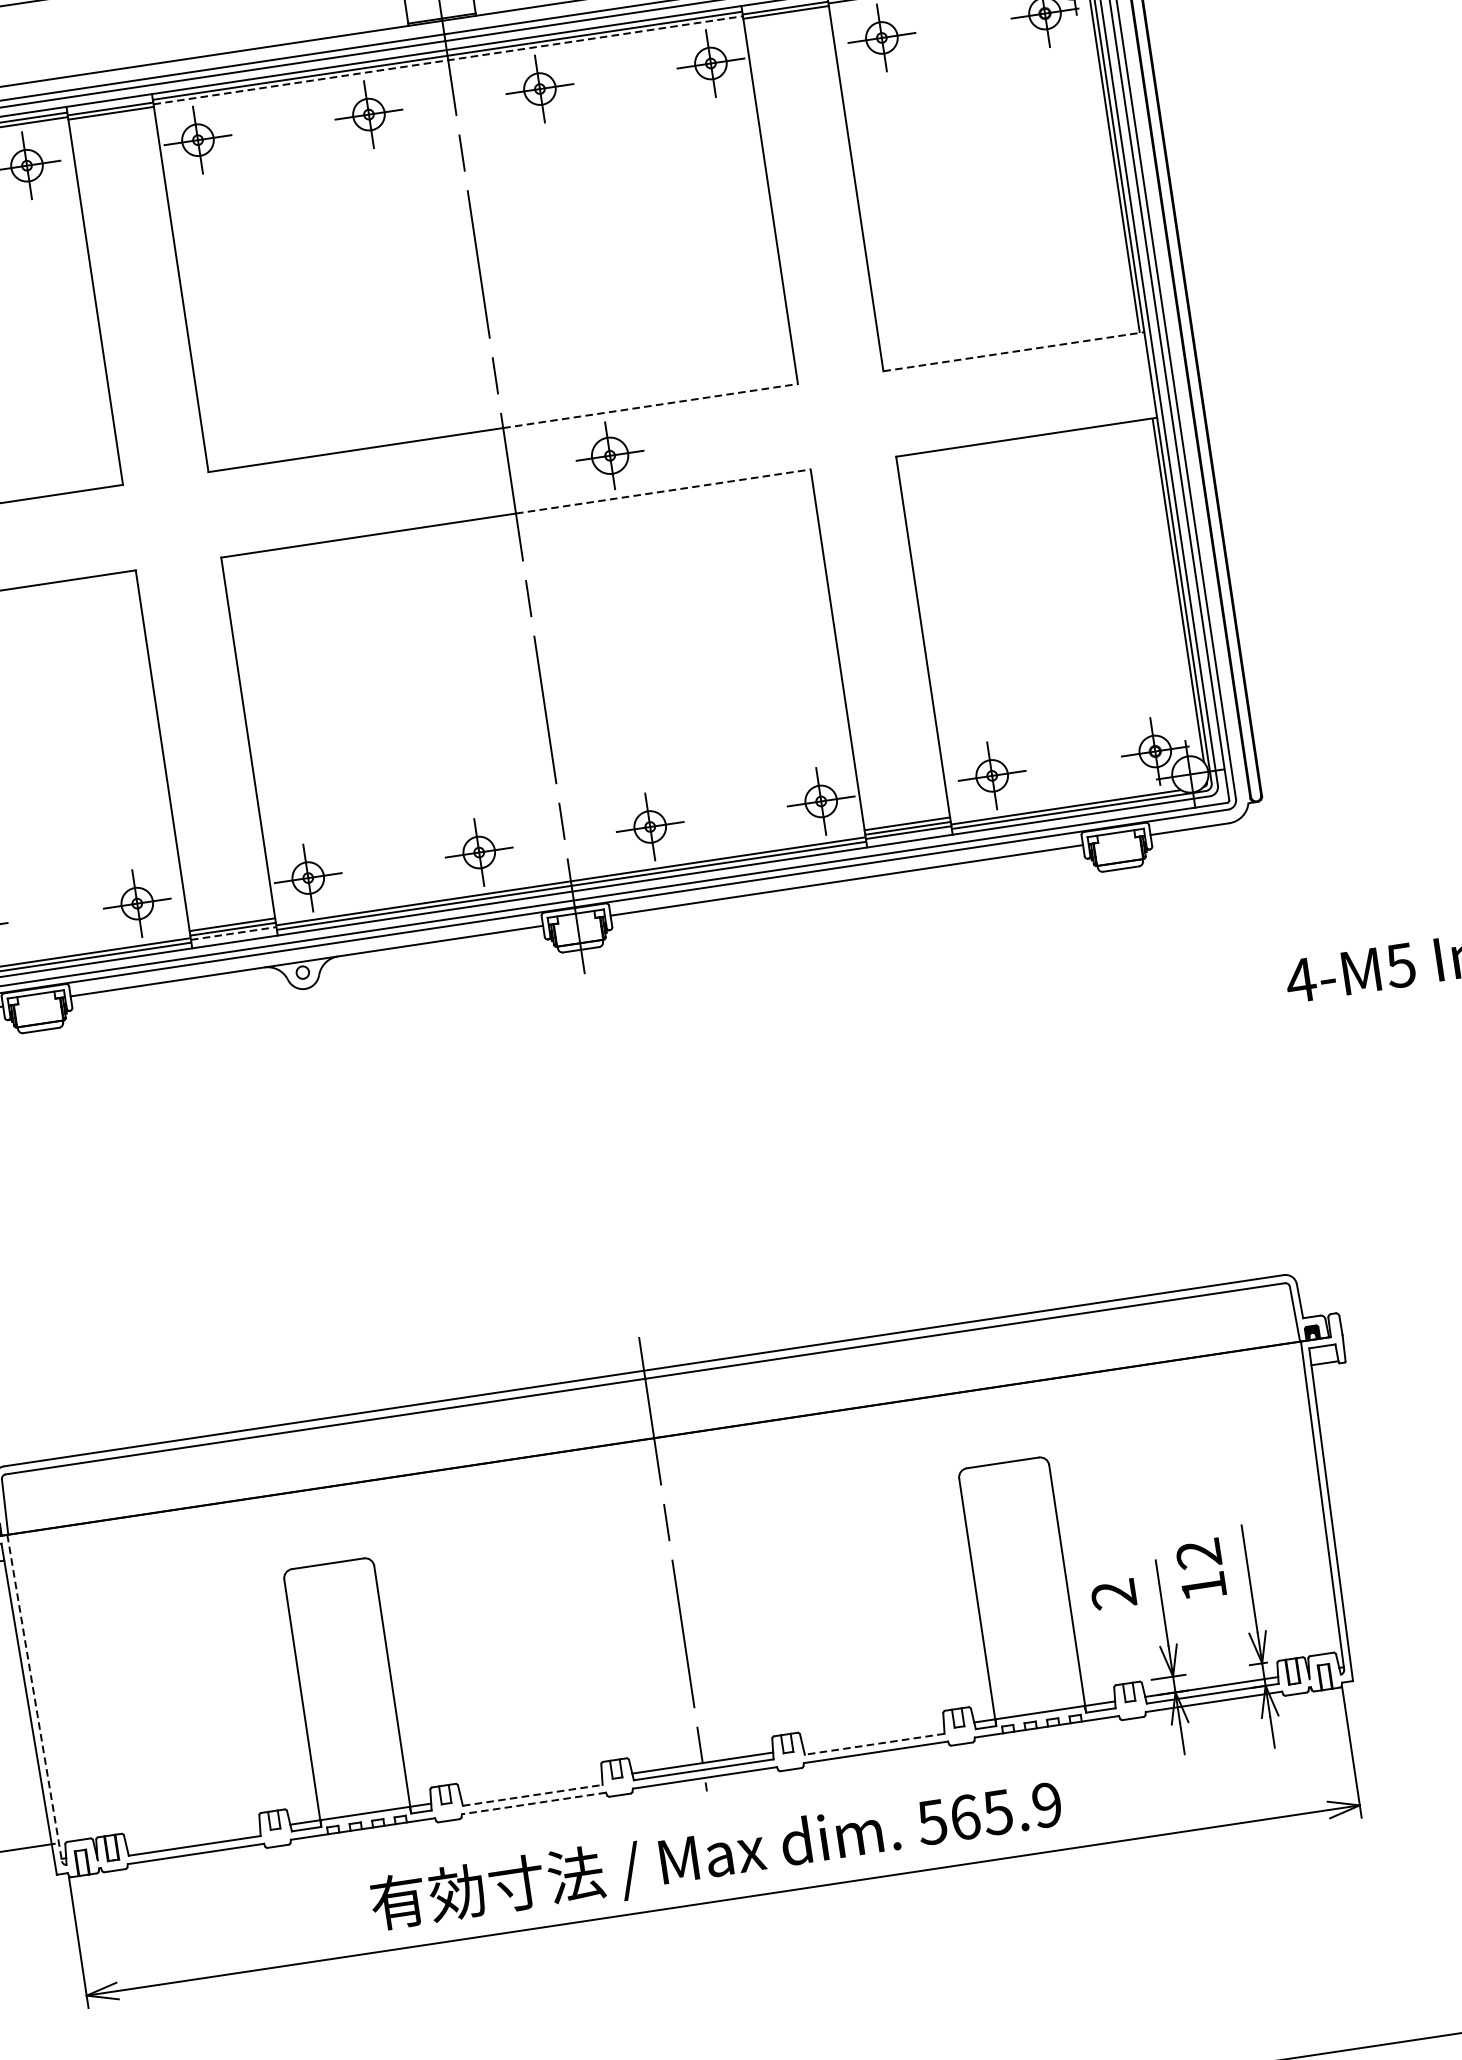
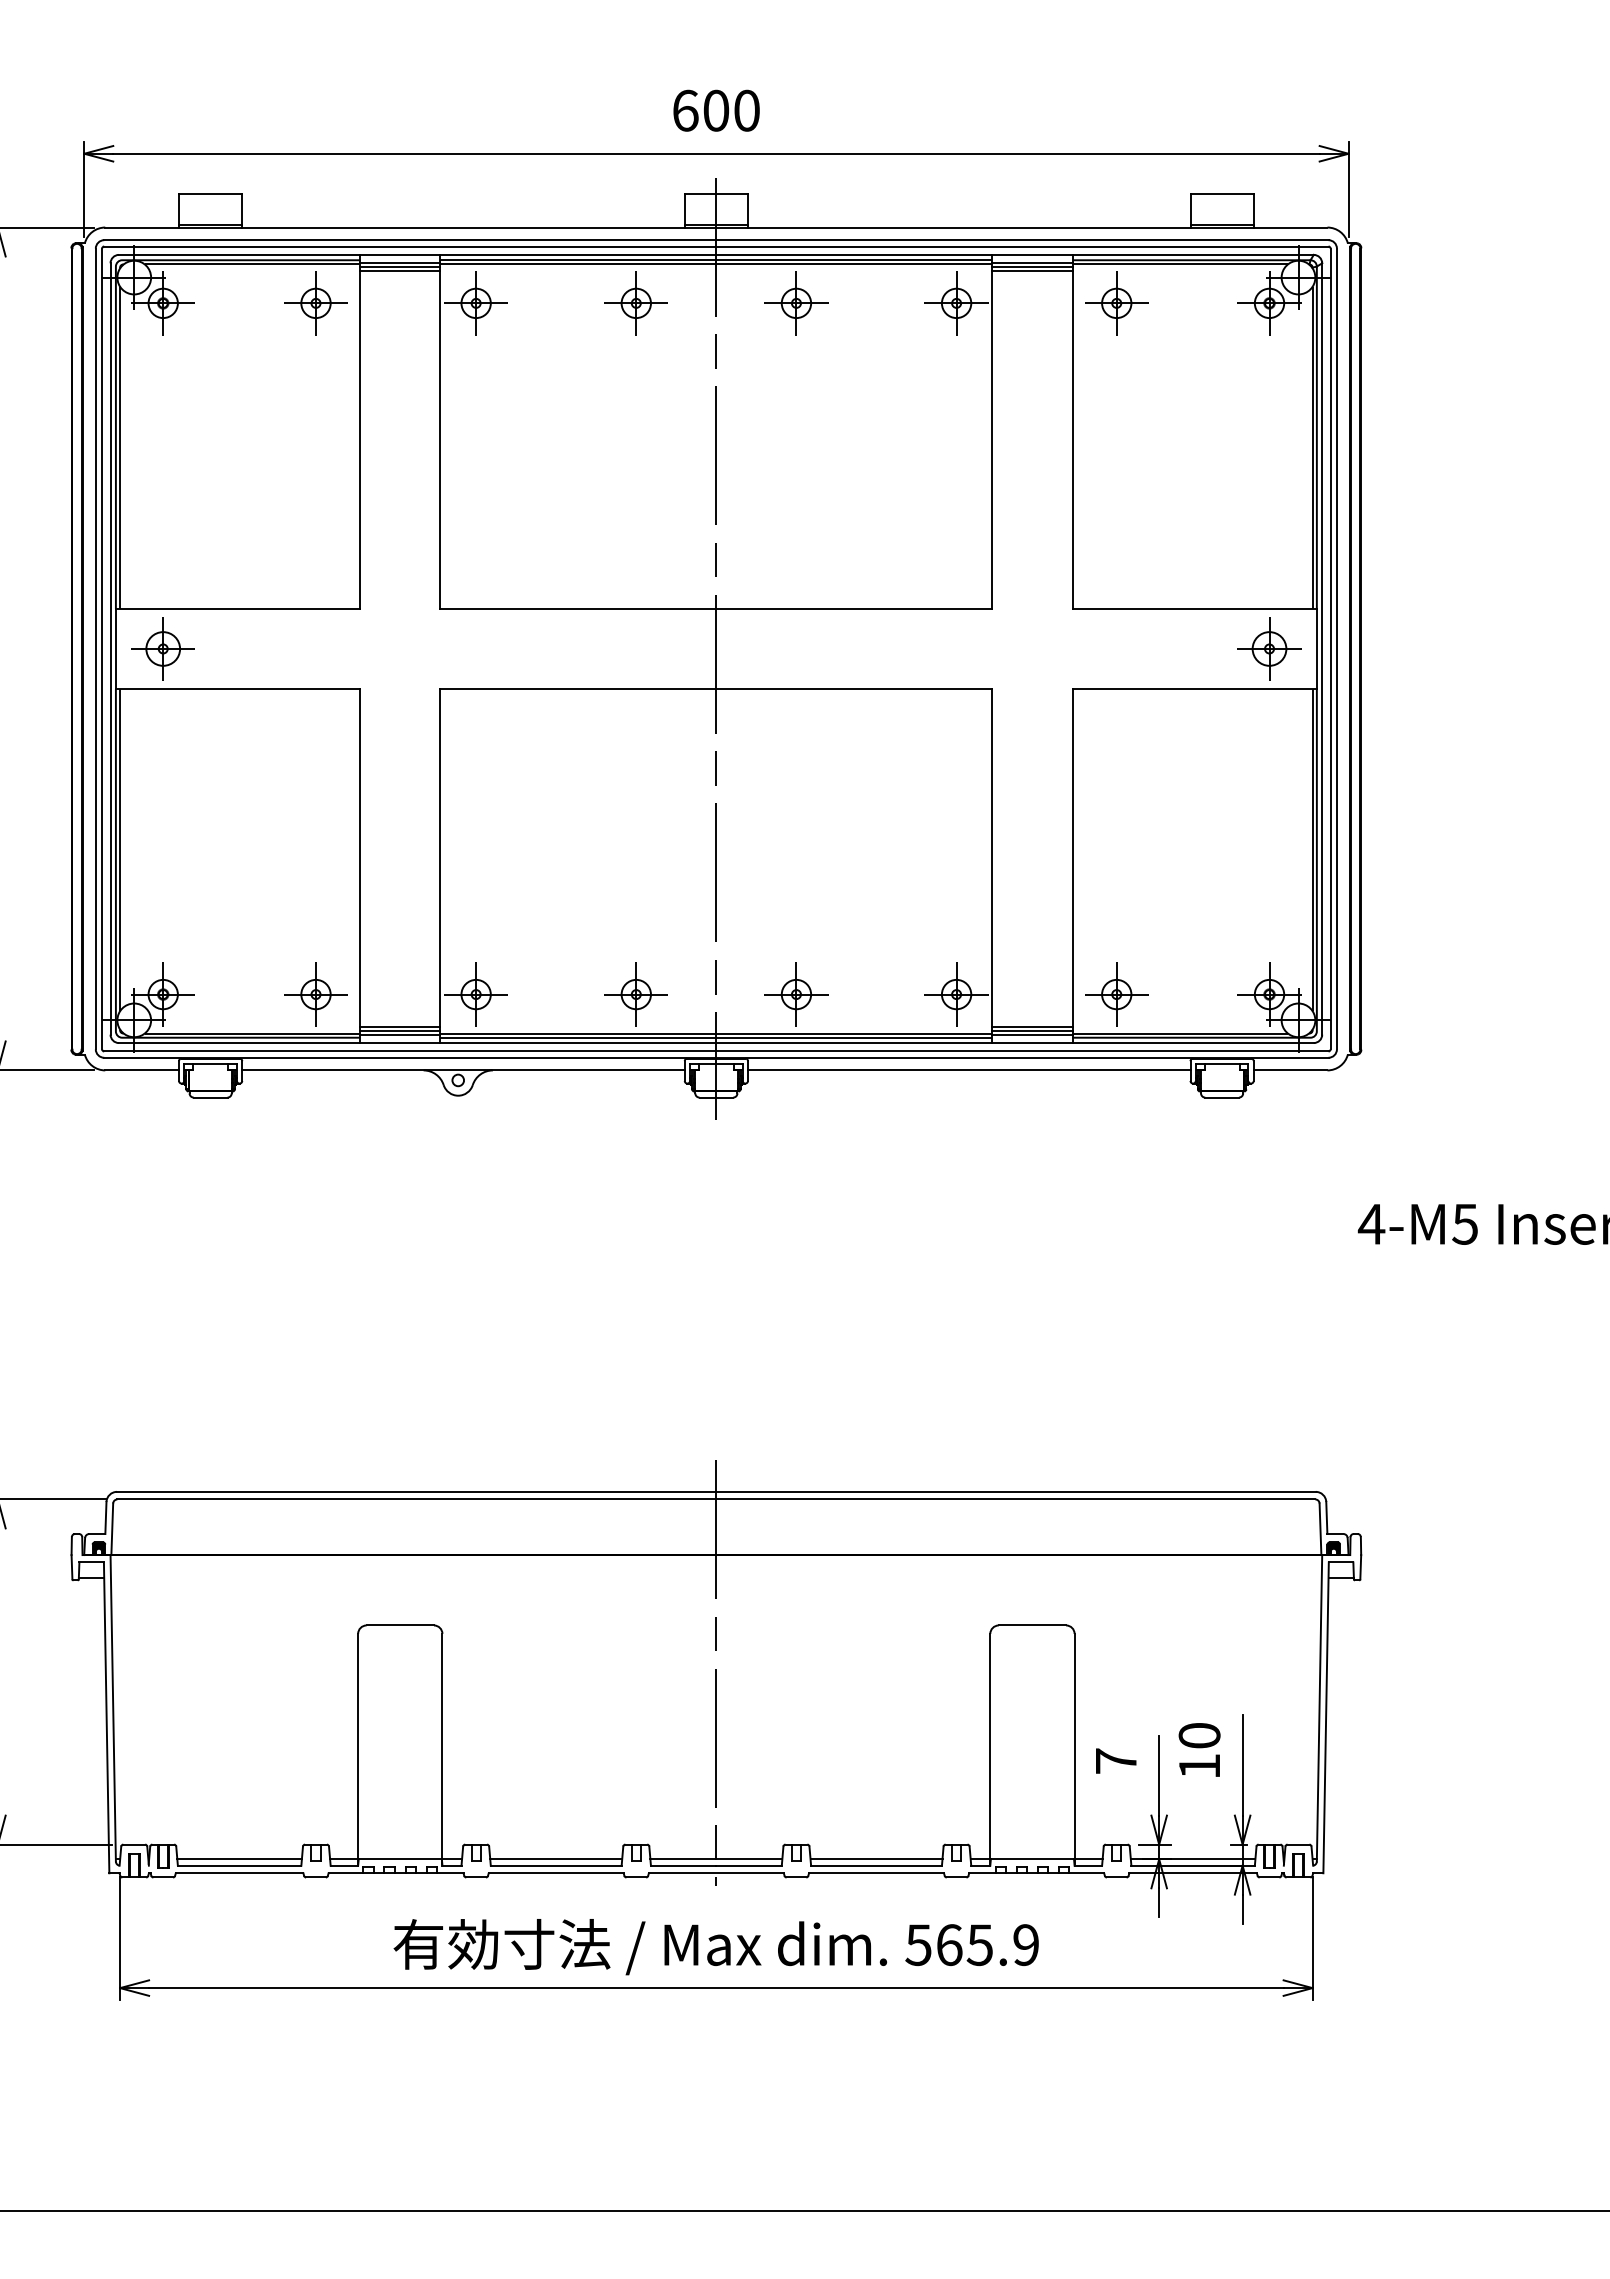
line: (786, 17) -> (1032, 271), added
line: (448, 60) -> (716, 264), dashed -> solid
line: (112, 118) -> (400, 271), added
line: (1014, 351) -> (1195, 608), dashed -> solid
line: (650, 405) -> (854, 608), dashed -> solid
part: (610, 455) -> (1269, 648), moved
line: (663, 492) -> (854, 689), dashed -> solid
line: (234, 933) -> (400, 1035), dashed -> solid
text: (1198, 1553) -> (1199, 1735), 12 -> 10
text: (1113, 1593) -> (1115, 1760), 2 -> 7
line: (35, 1698) -> (113, 1708), dashed -> solid
line: (873, 1737) -> (876, 1859), added
line: (874, 1744) -> (876, 1865), dashed -> solid
line: (532, 1788) -> (556, 1859), added
line: (533, 1795) -> (556, 1865), dashed -> solid
line: (533, 1803) -> (555, 1873), dashed -> solid
line: (193, 1839) -> (239, 1859), added

